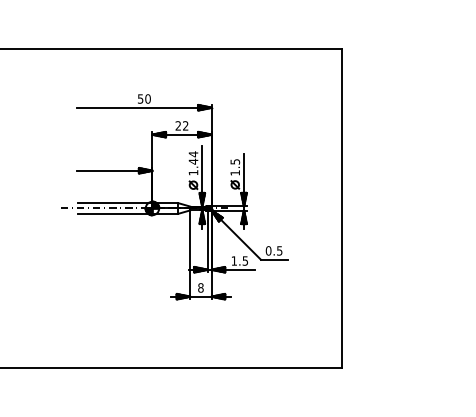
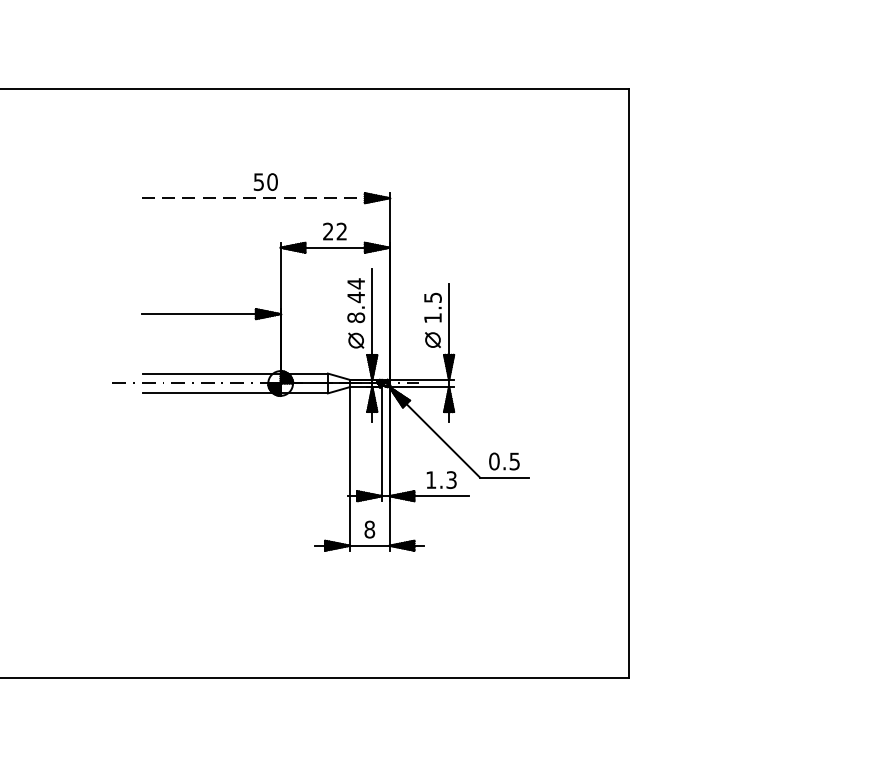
line: (144, 107) -> (266, 197), solid -> dashed
text: (193, 172) -> (356, 317), 1.44 -> 8.44
text: (245, 260) -> (451, 479), 1.5 -> 1.3

